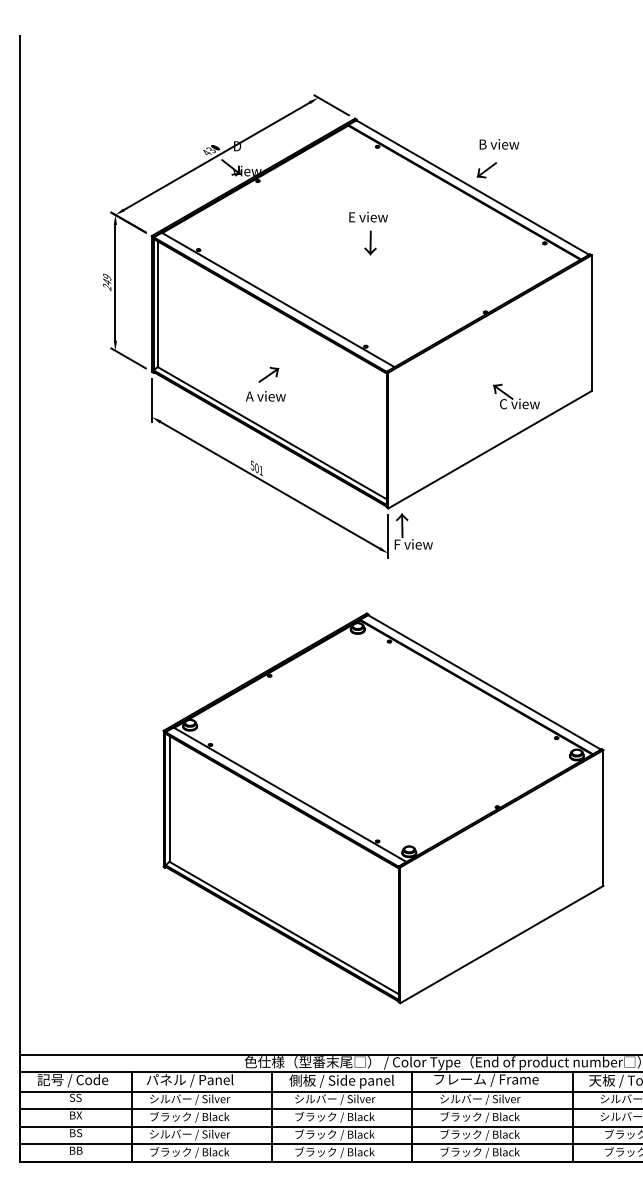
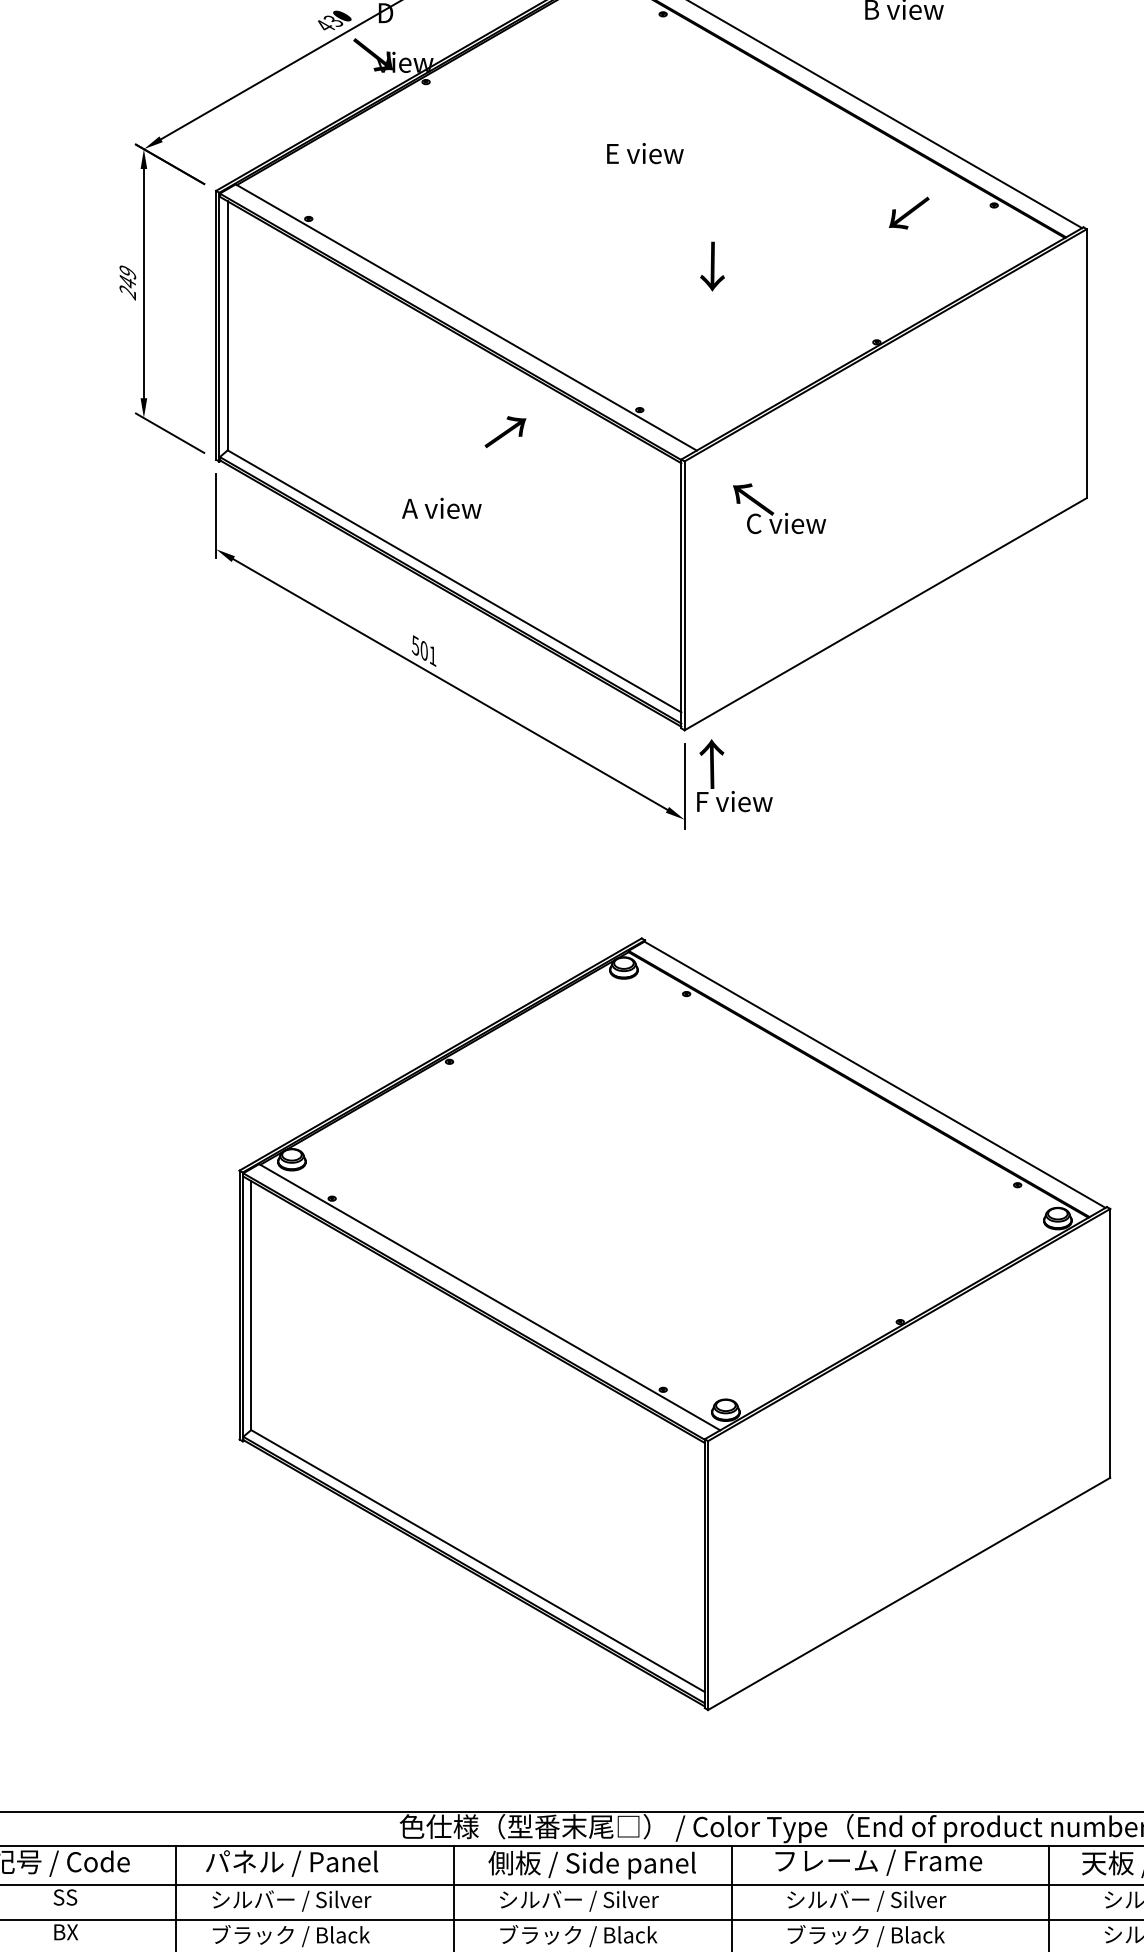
text: (486, 170) -> (908, 213), moved
text: (370, 242) -> (712, 265), moved
text: (268, 374) -> (504, 431), moved
text: (516, 396) -> (779, 508), moved

